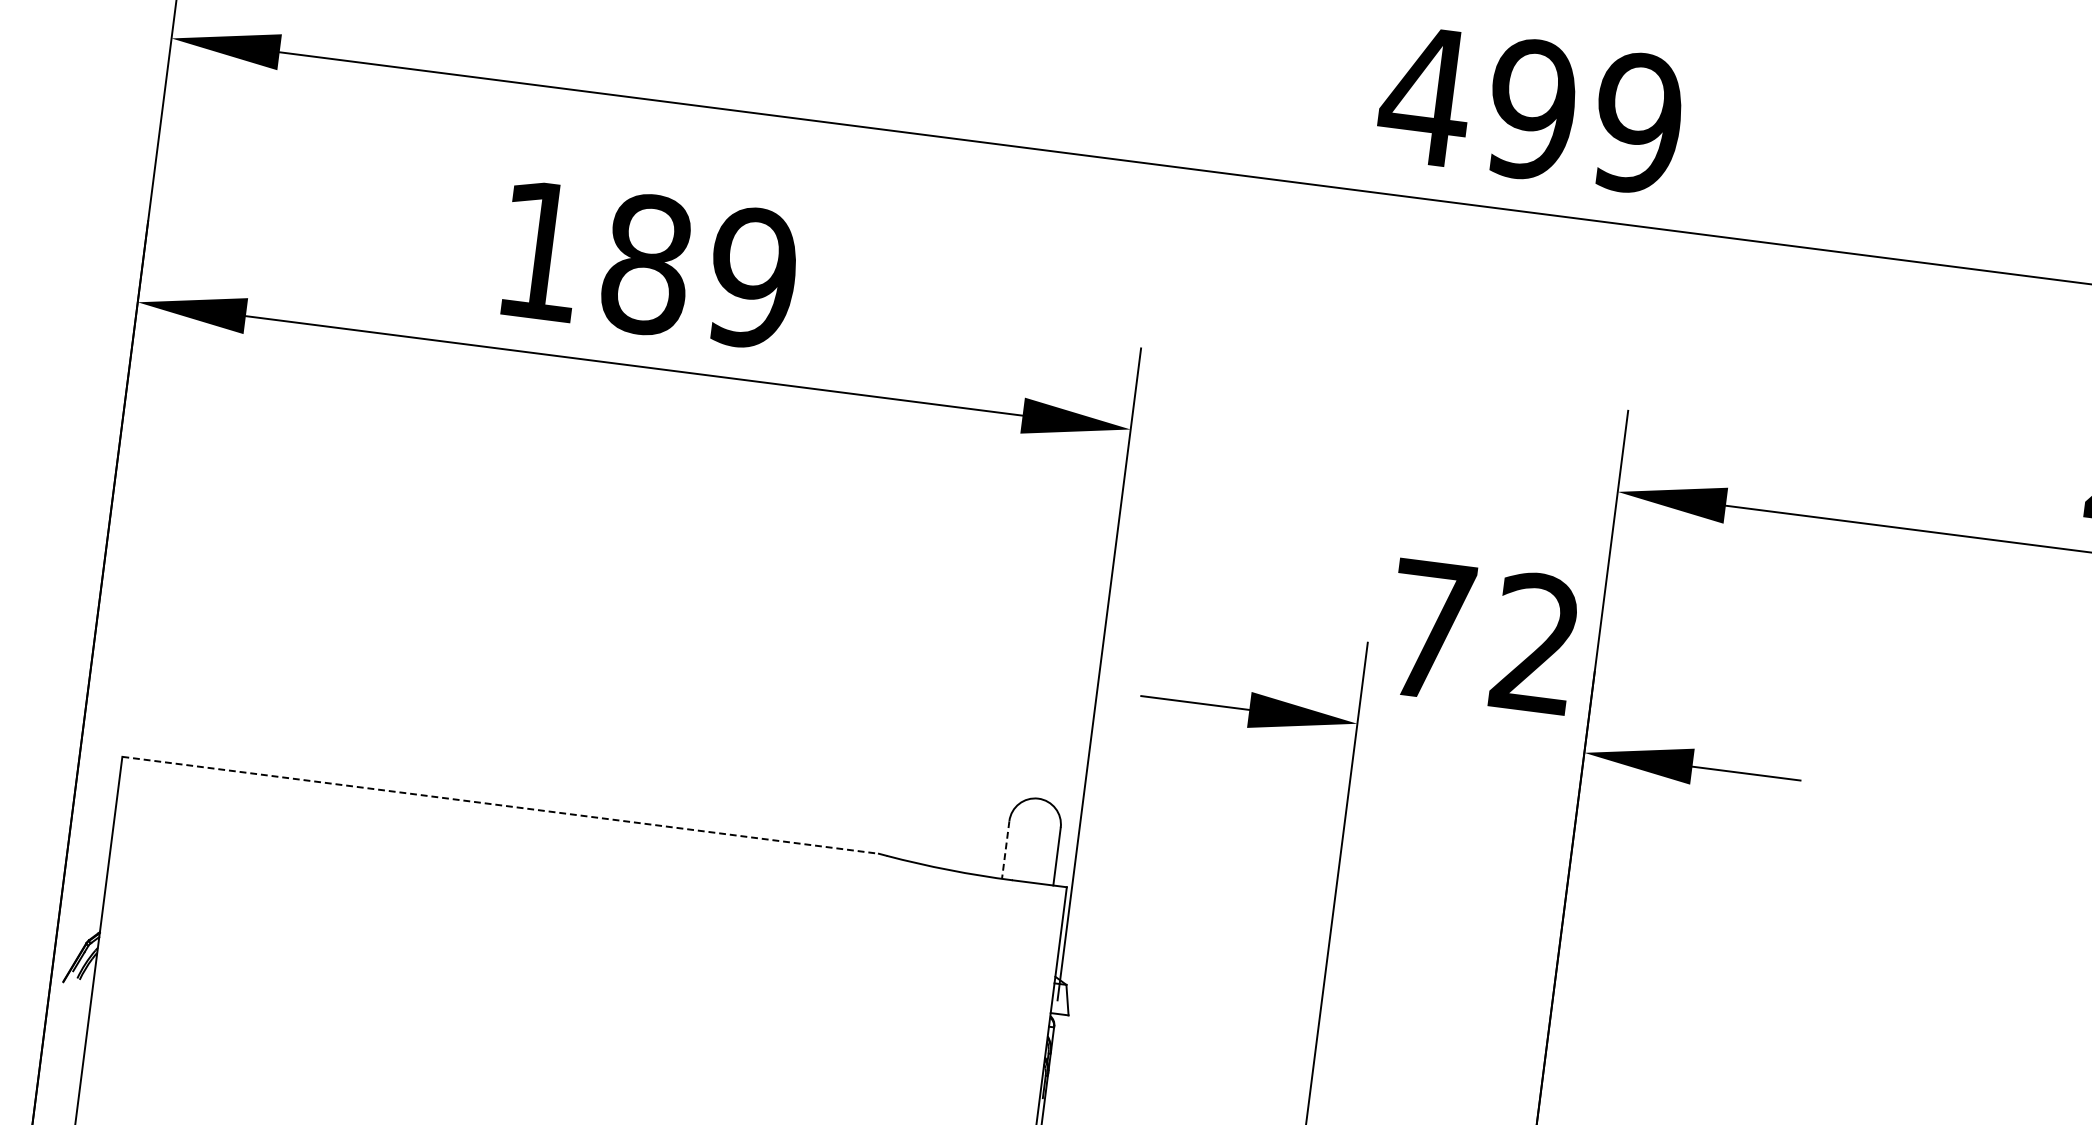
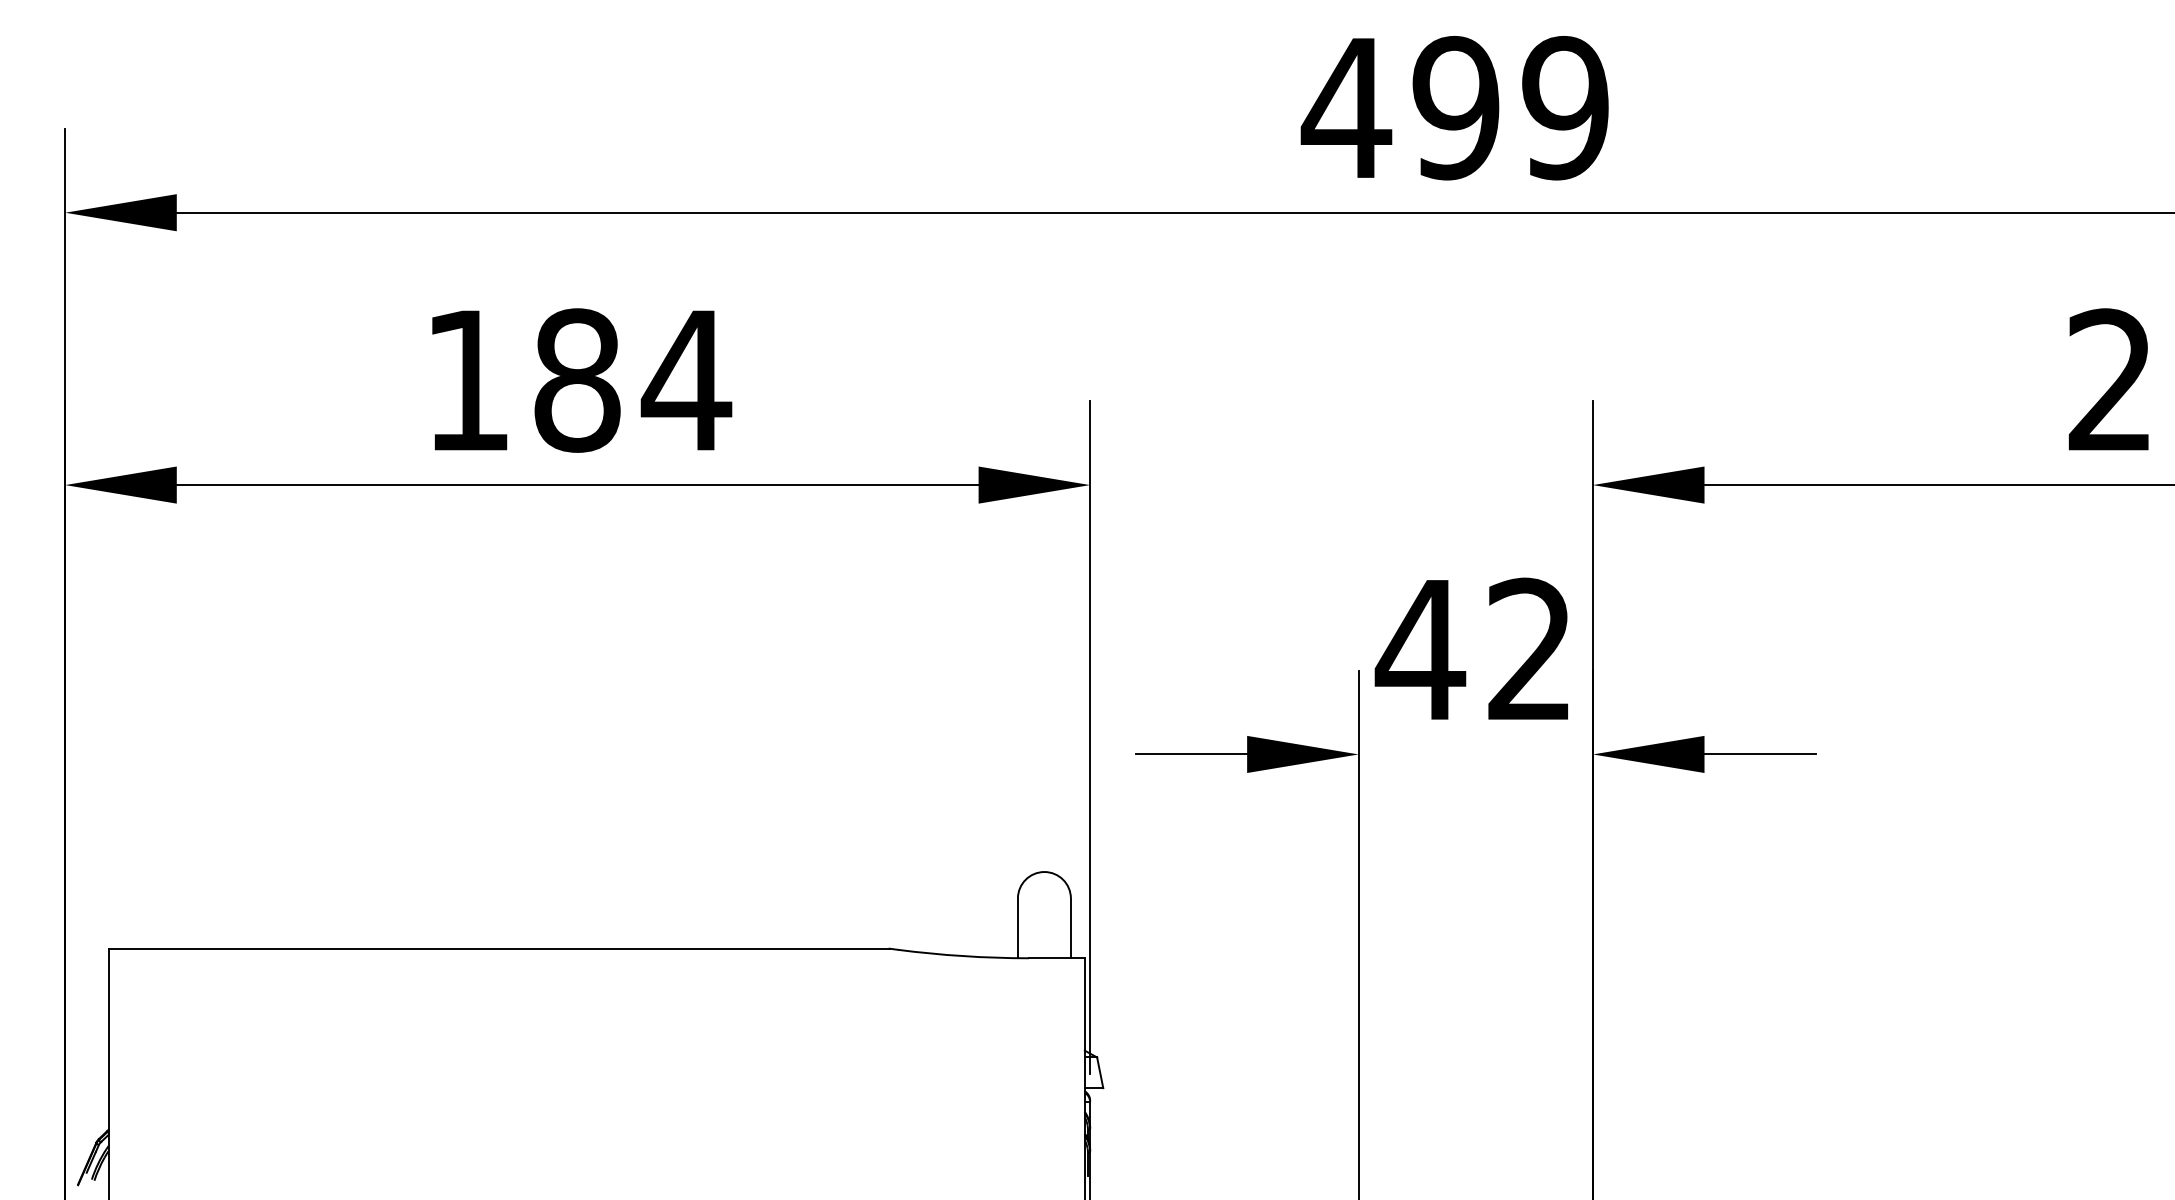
text: (752, 278) -> (686, 380), 189 -> 184
text: (1430, 629) -> (1420, 649), 72 -> 42
line: (500, 805) -> (499, 948), dashed -> solid
line: (1005, 850) -> (1017, 928), dashed -> solid

